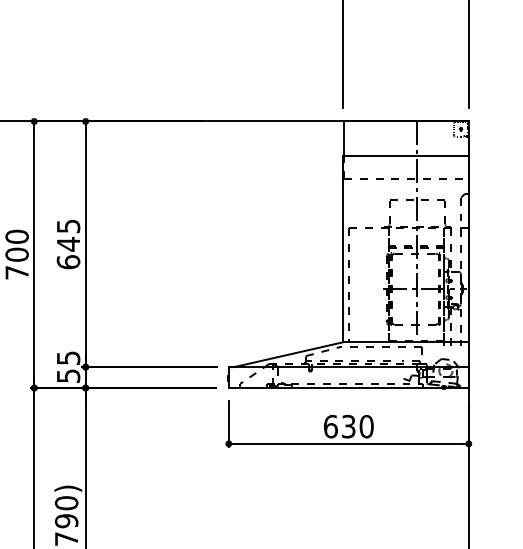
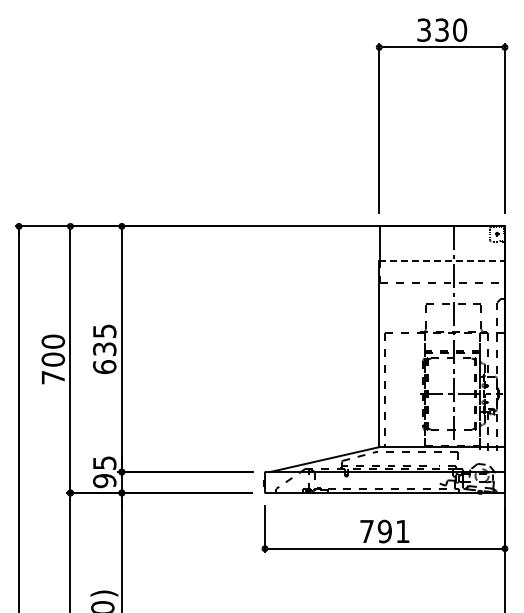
line: (406, 155) -> (442, 260), solid -> dashed
text: (68, 243) -> (104, 348), 645 -> 635
text: (68, 376) -> (104, 481), 55 -> 95
text: (348, 426) -> (384, 531), 630 -> 791

